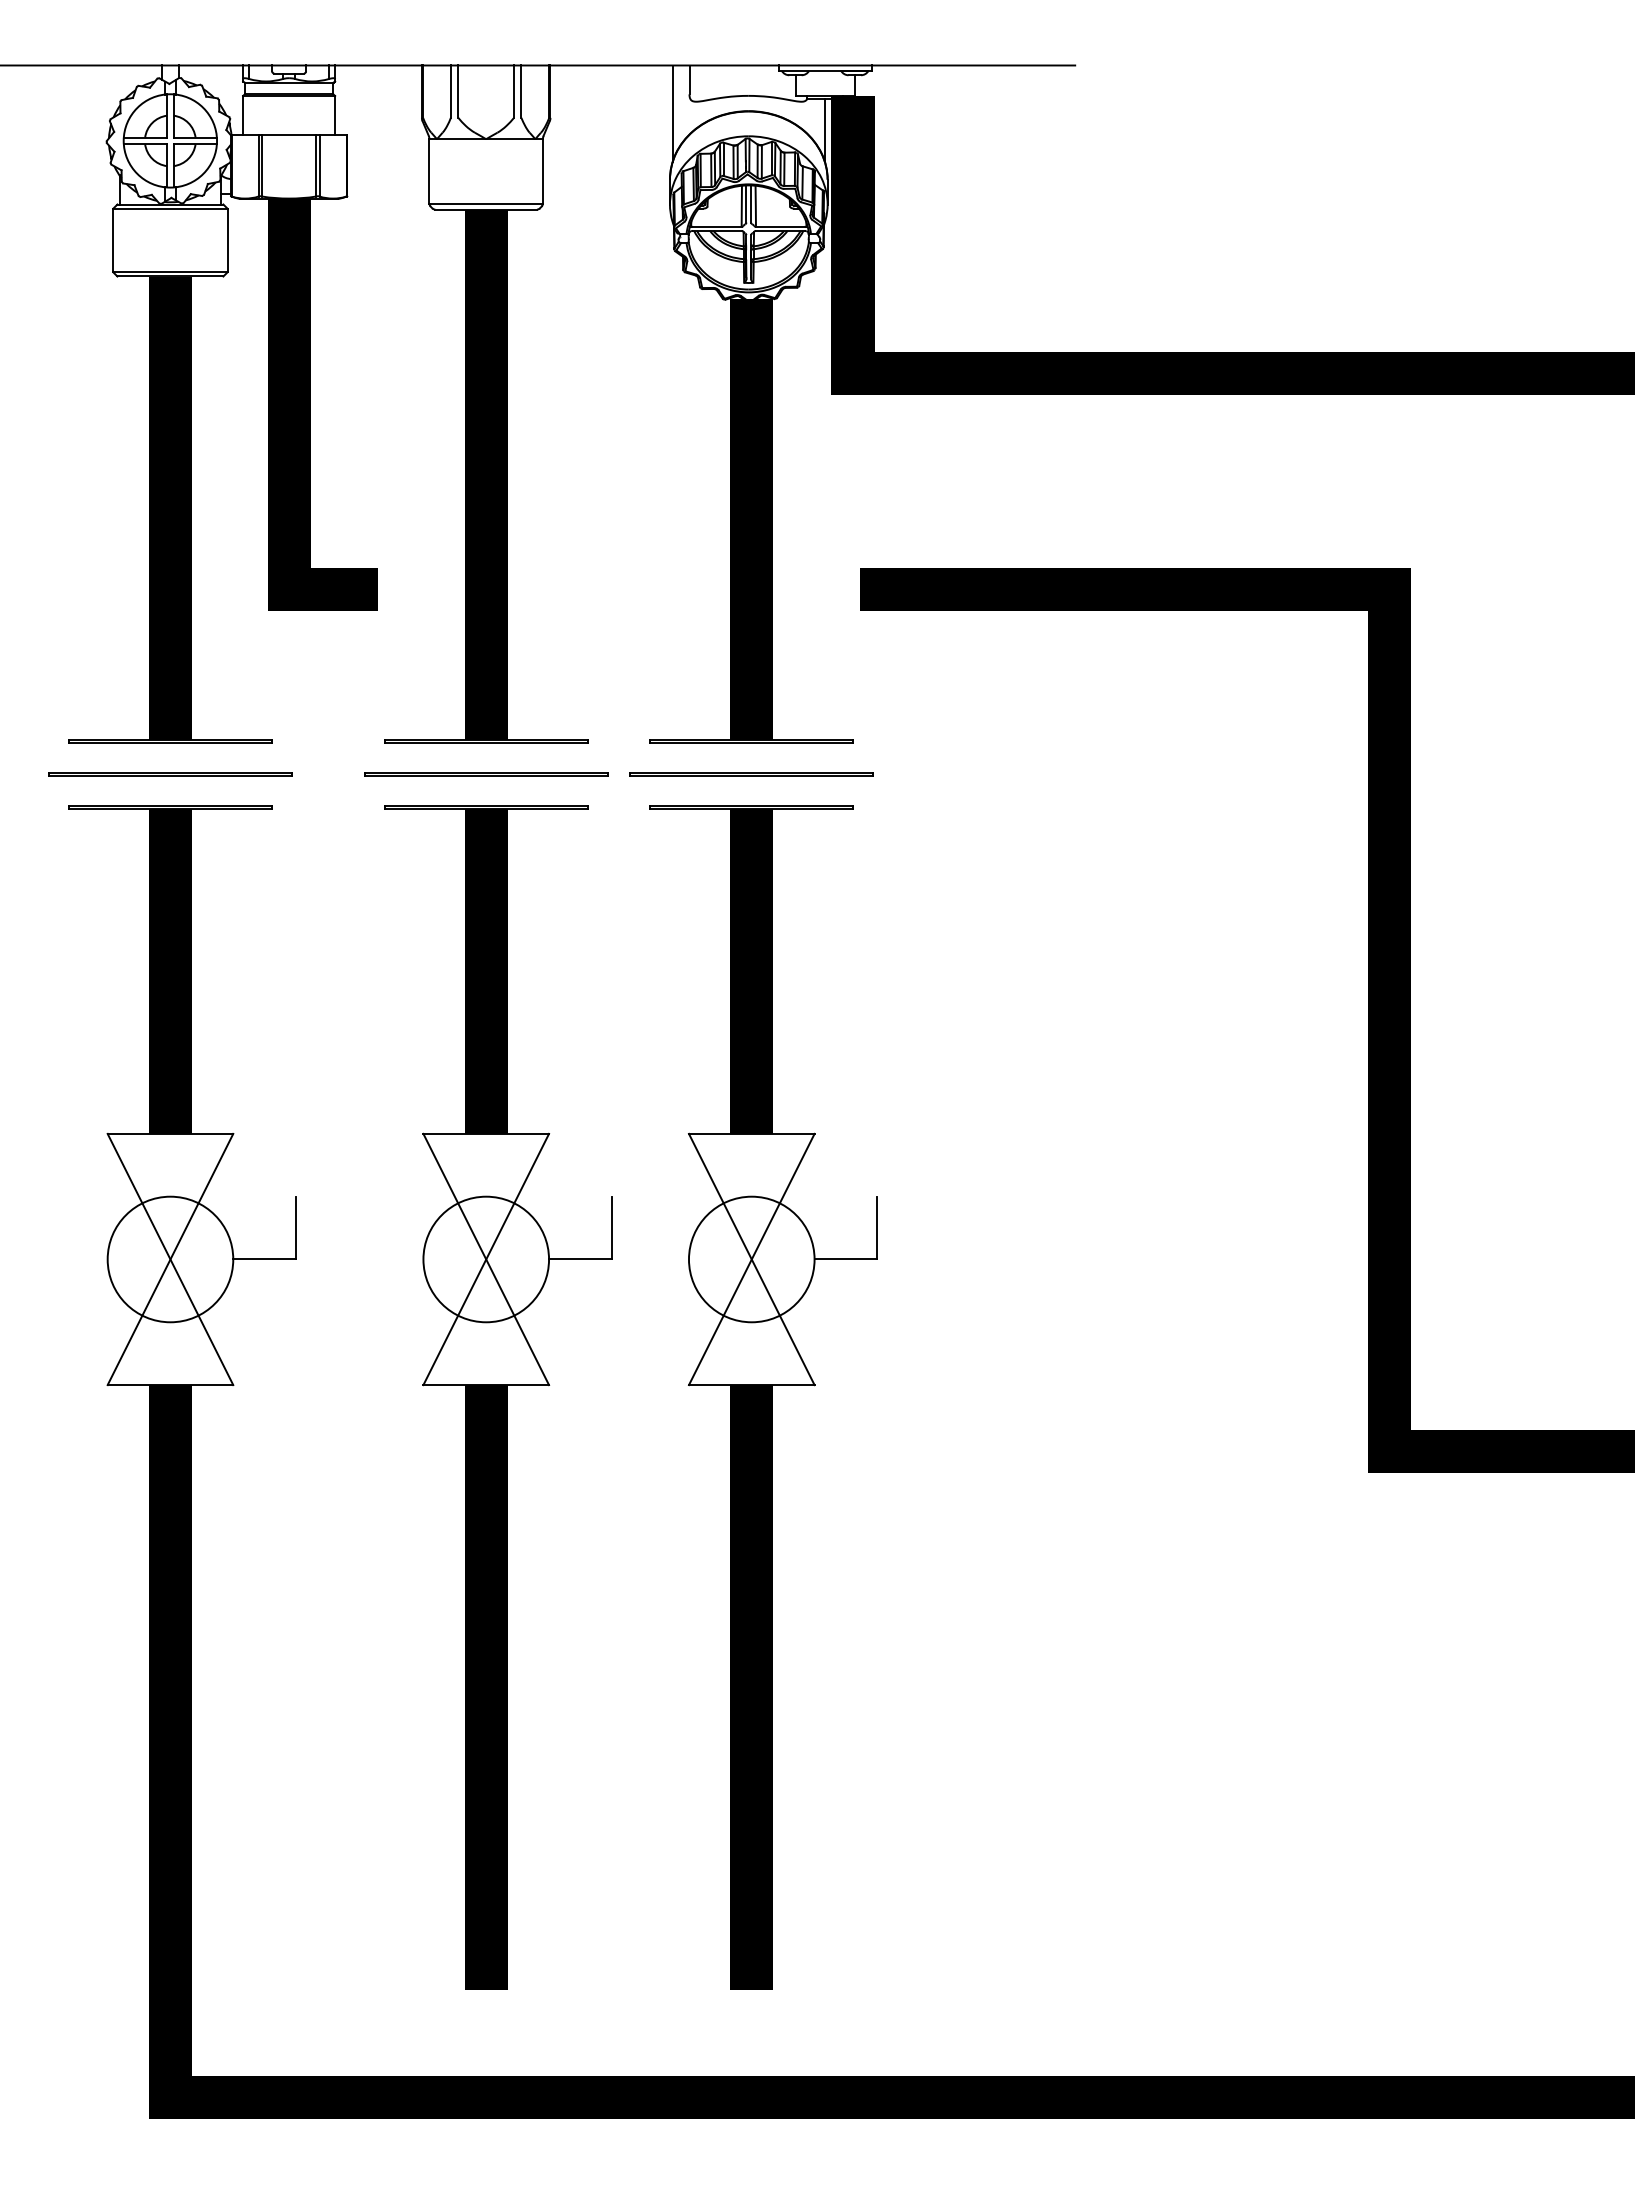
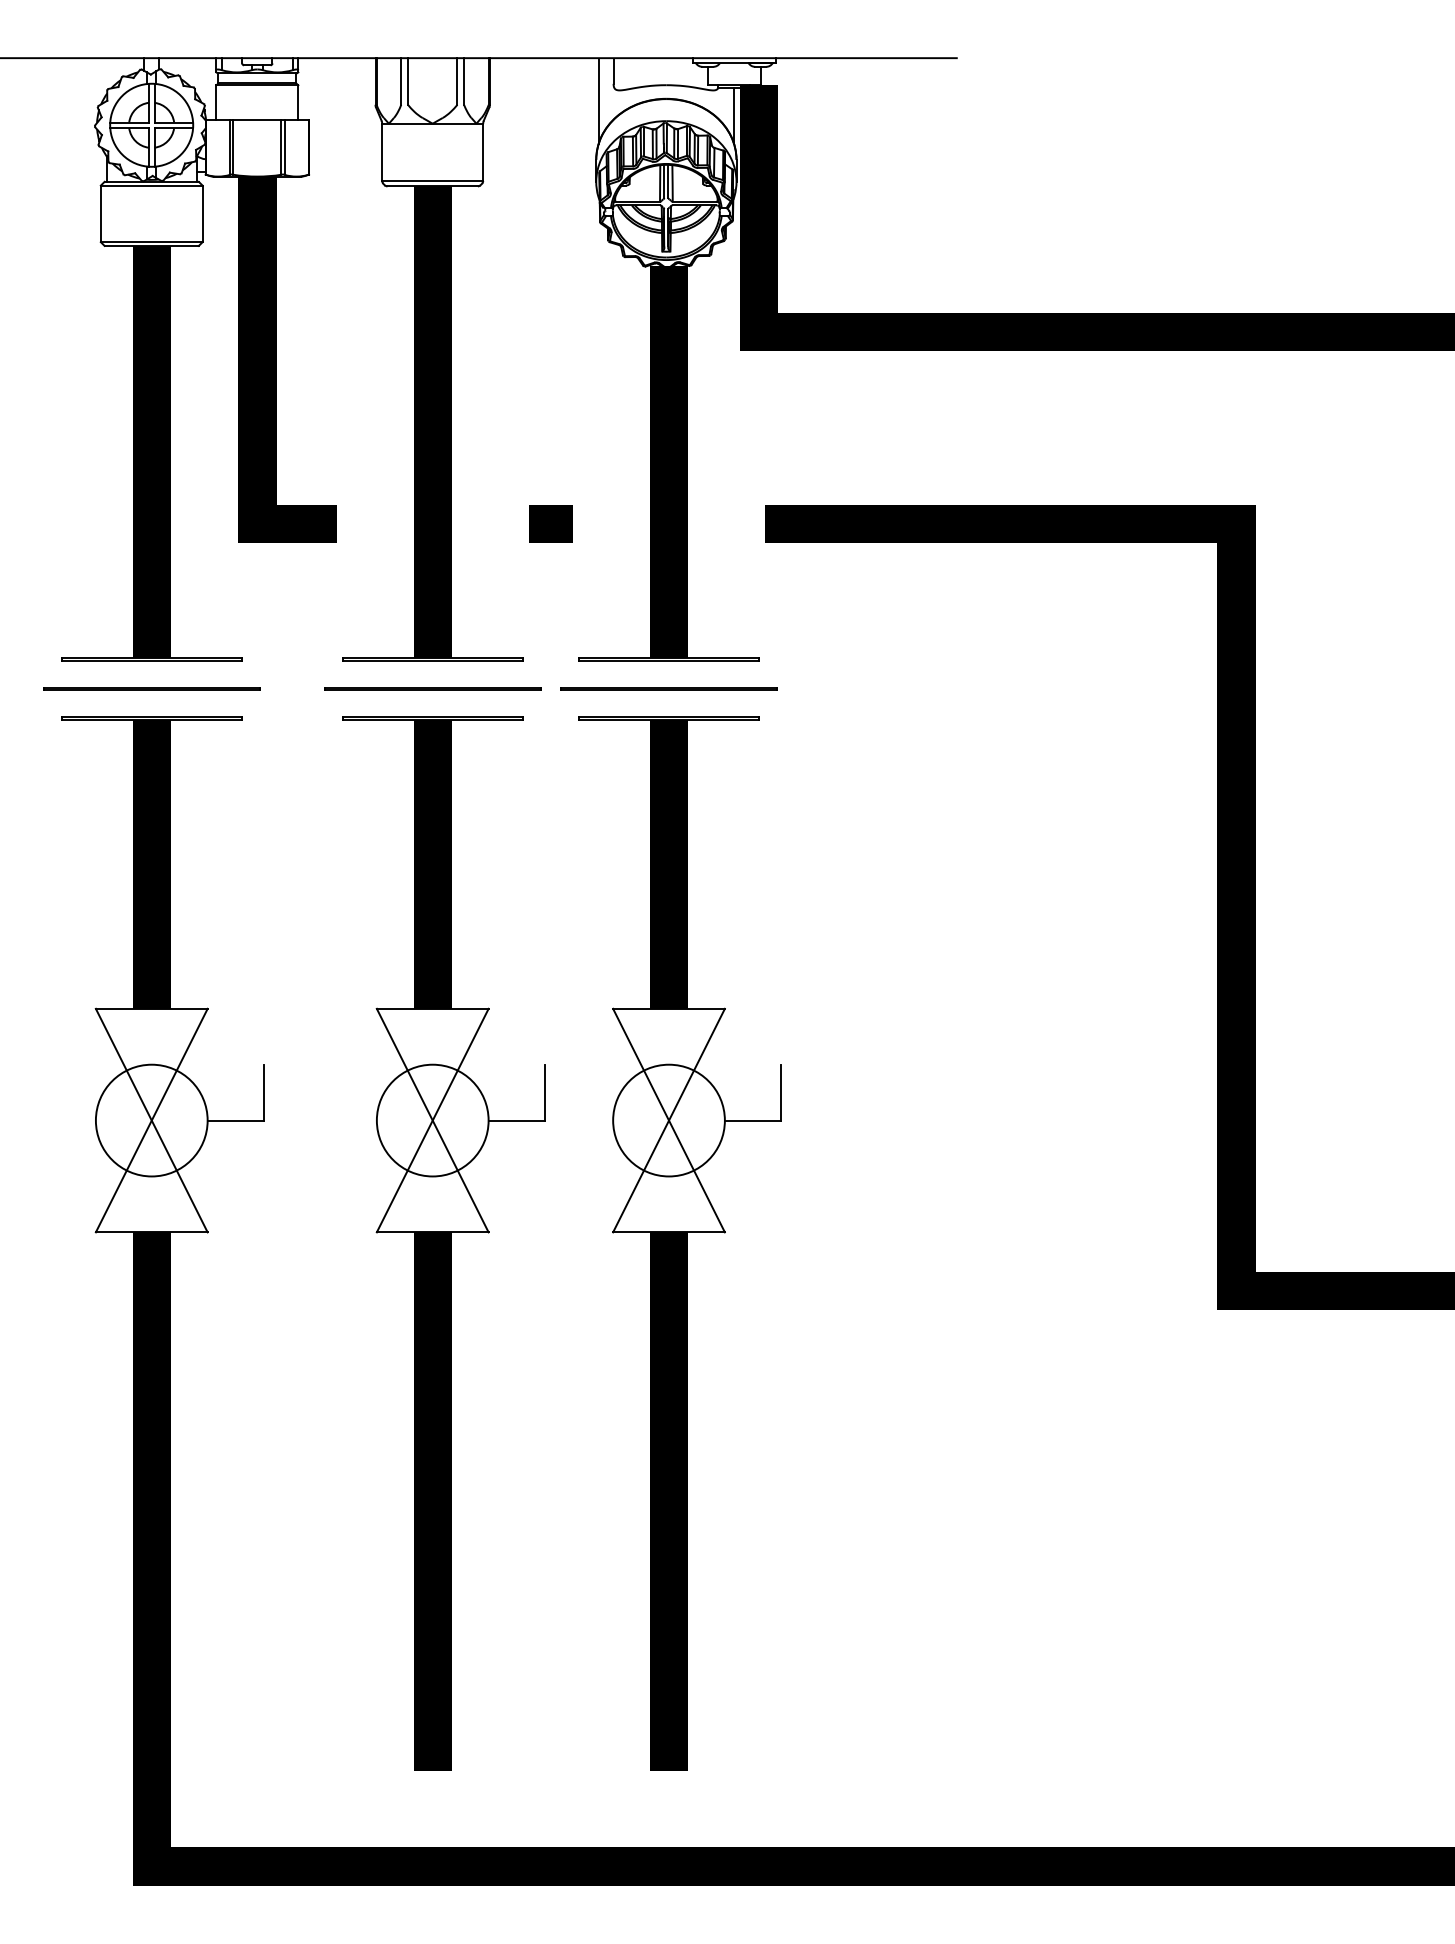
line: (618, 589) -> (550, 524), added

